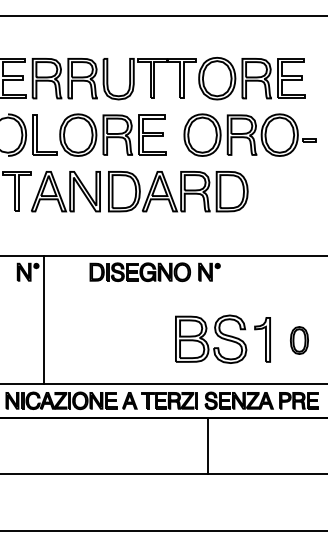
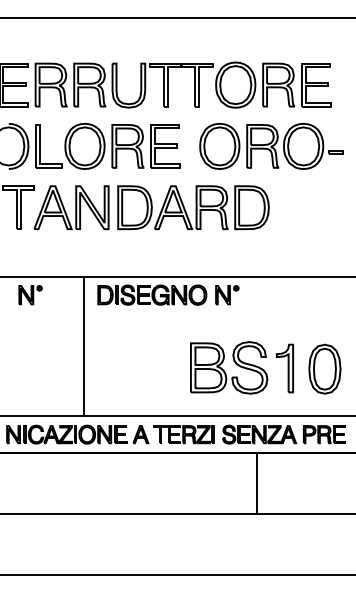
line: (44, 319) -> (84, 346), moved
part: (299, 340) -> (325, 369), size x1.67
line: (207, 445) -> (256, 483), moved

